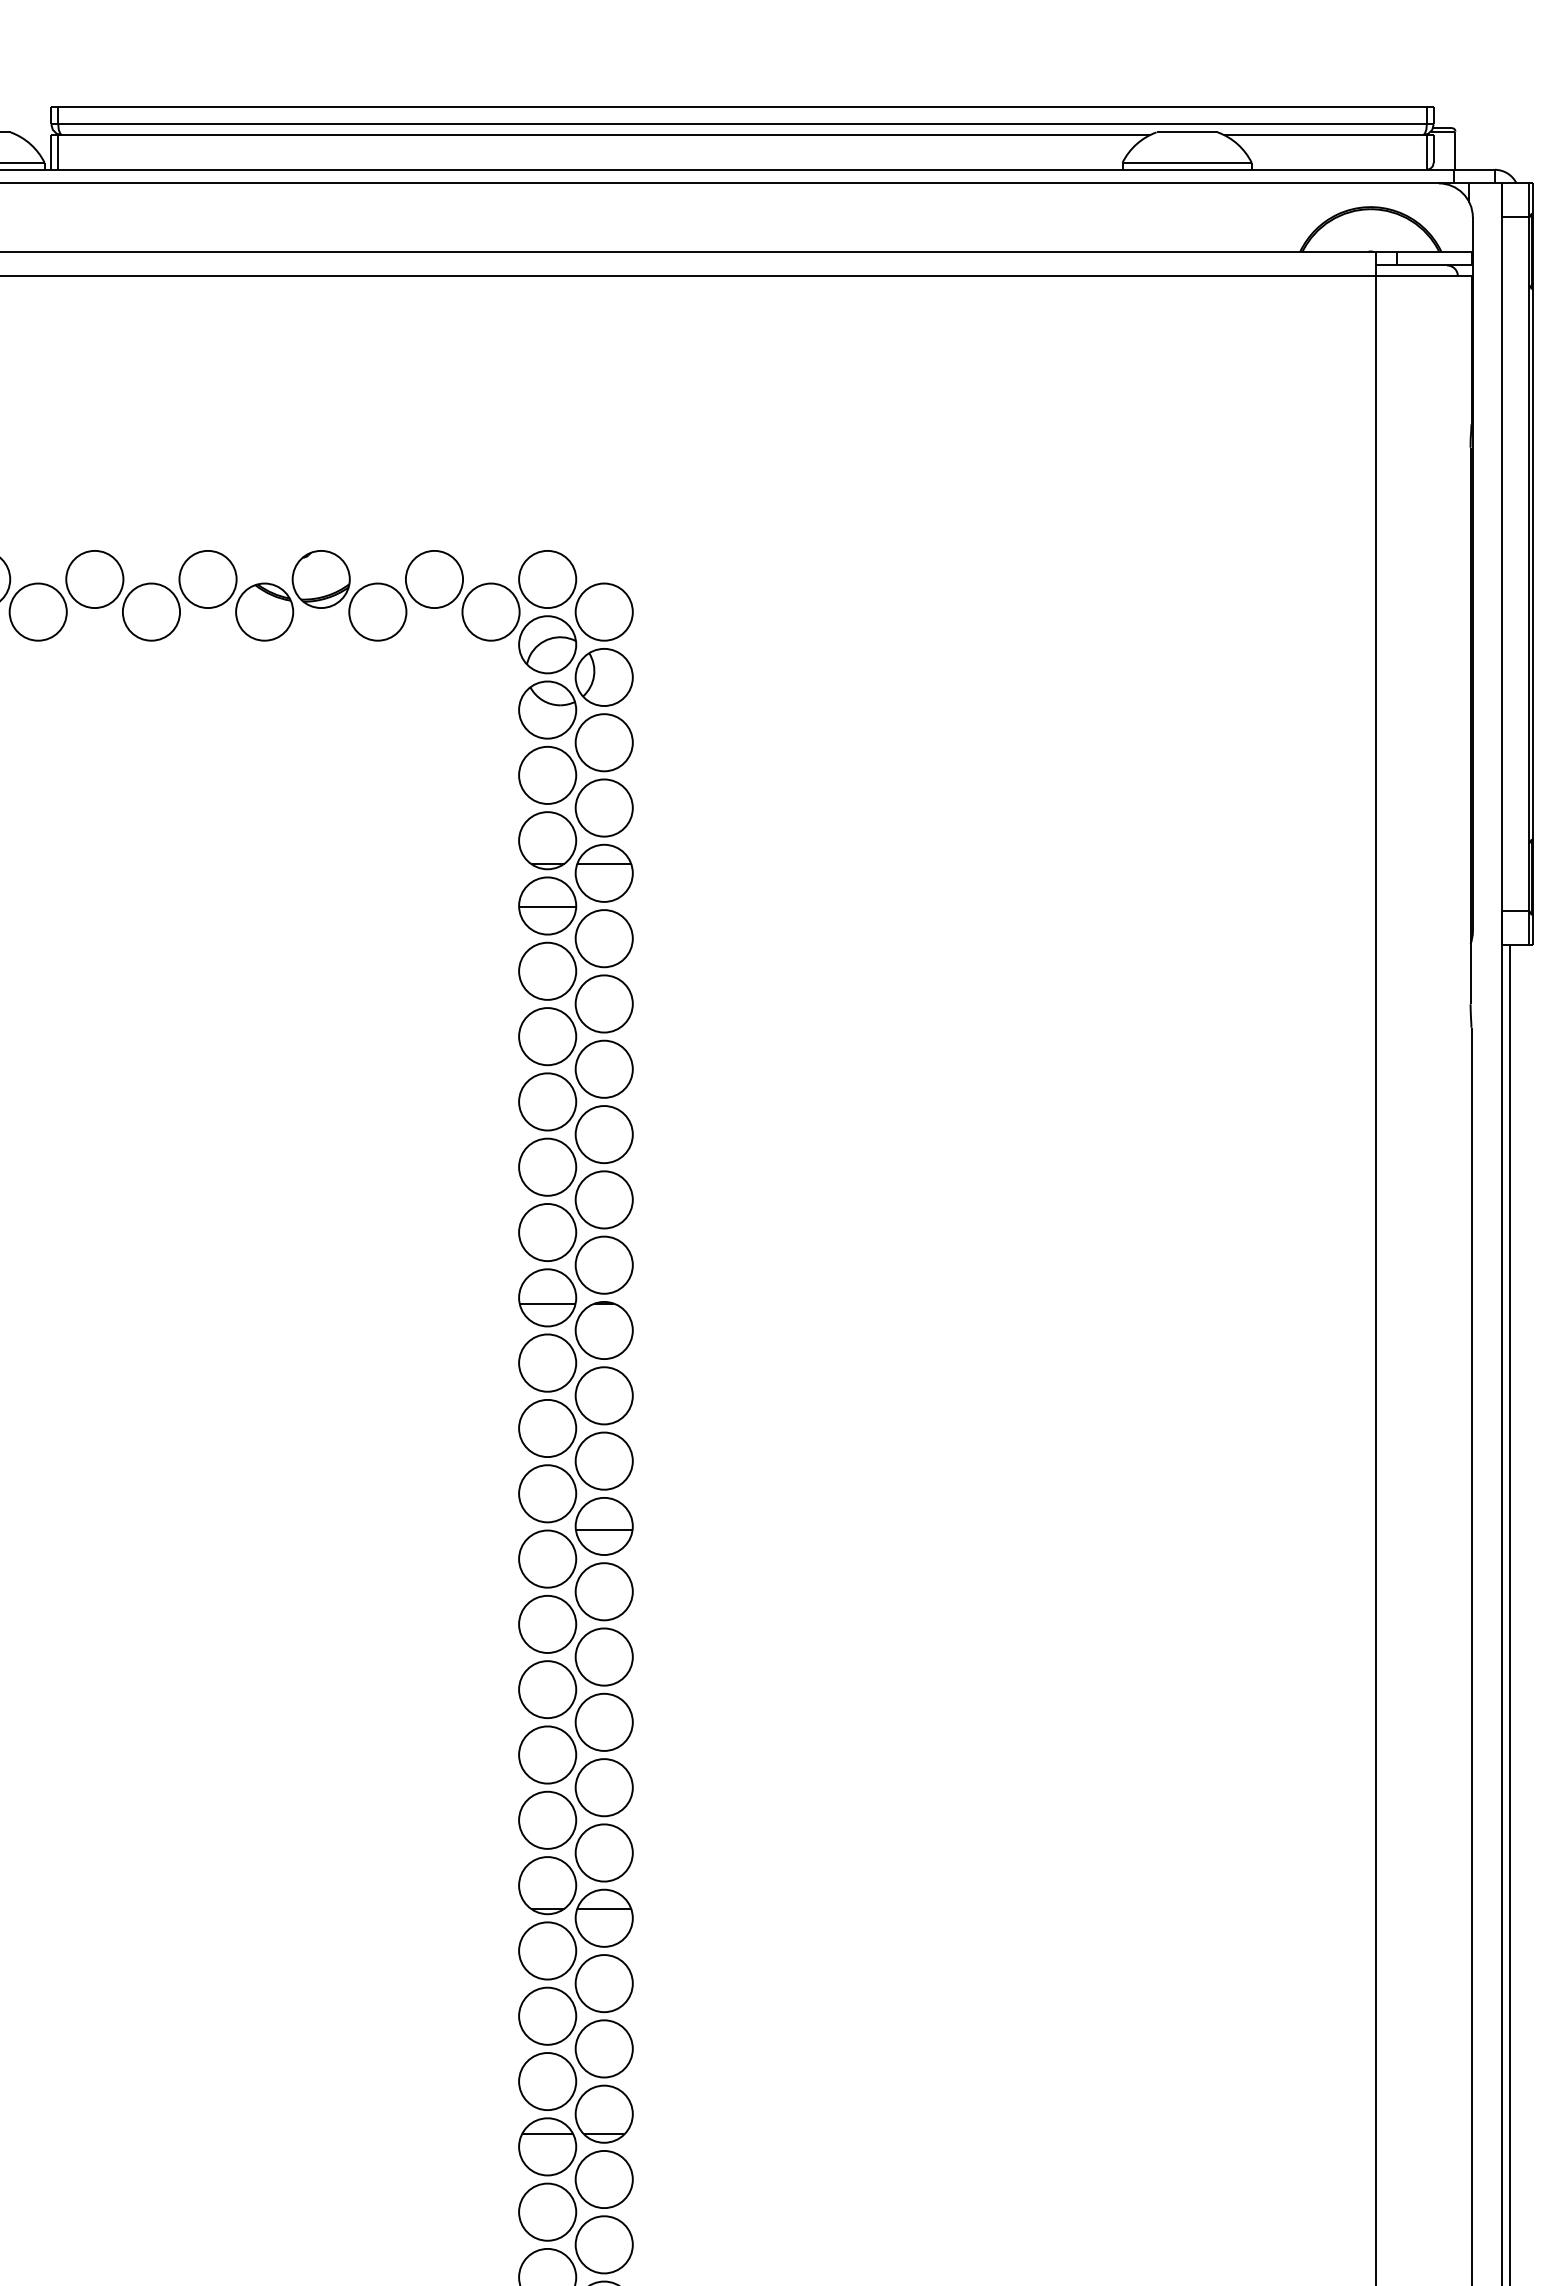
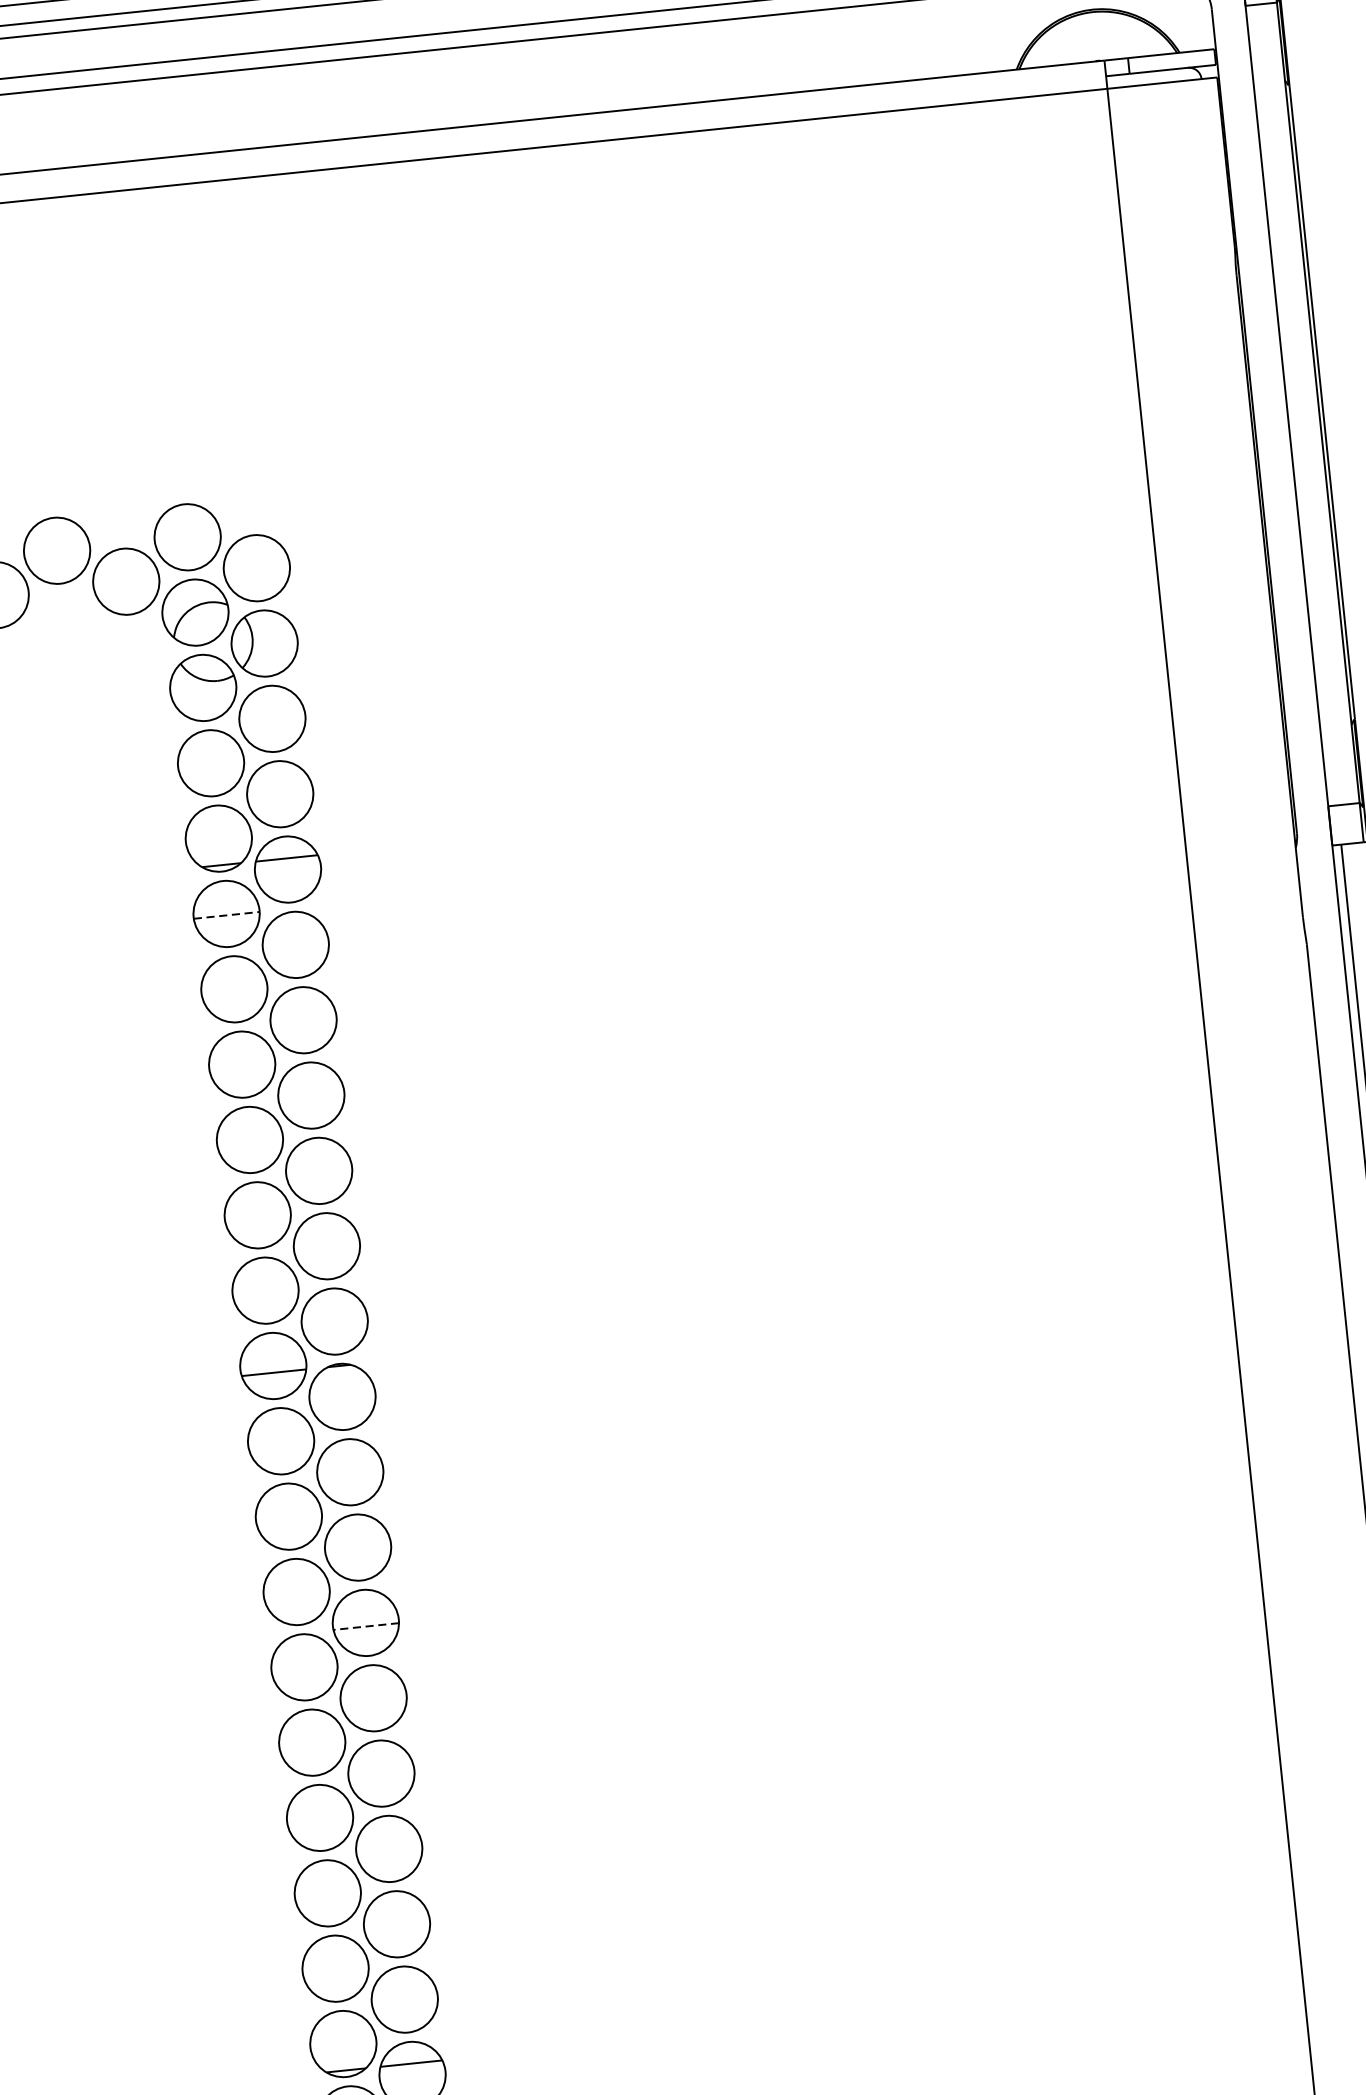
line: (547, 907) -> (226, 915), solid -> dashed
line: (603, 1529) -> (365, 1626), solid -> dashed

